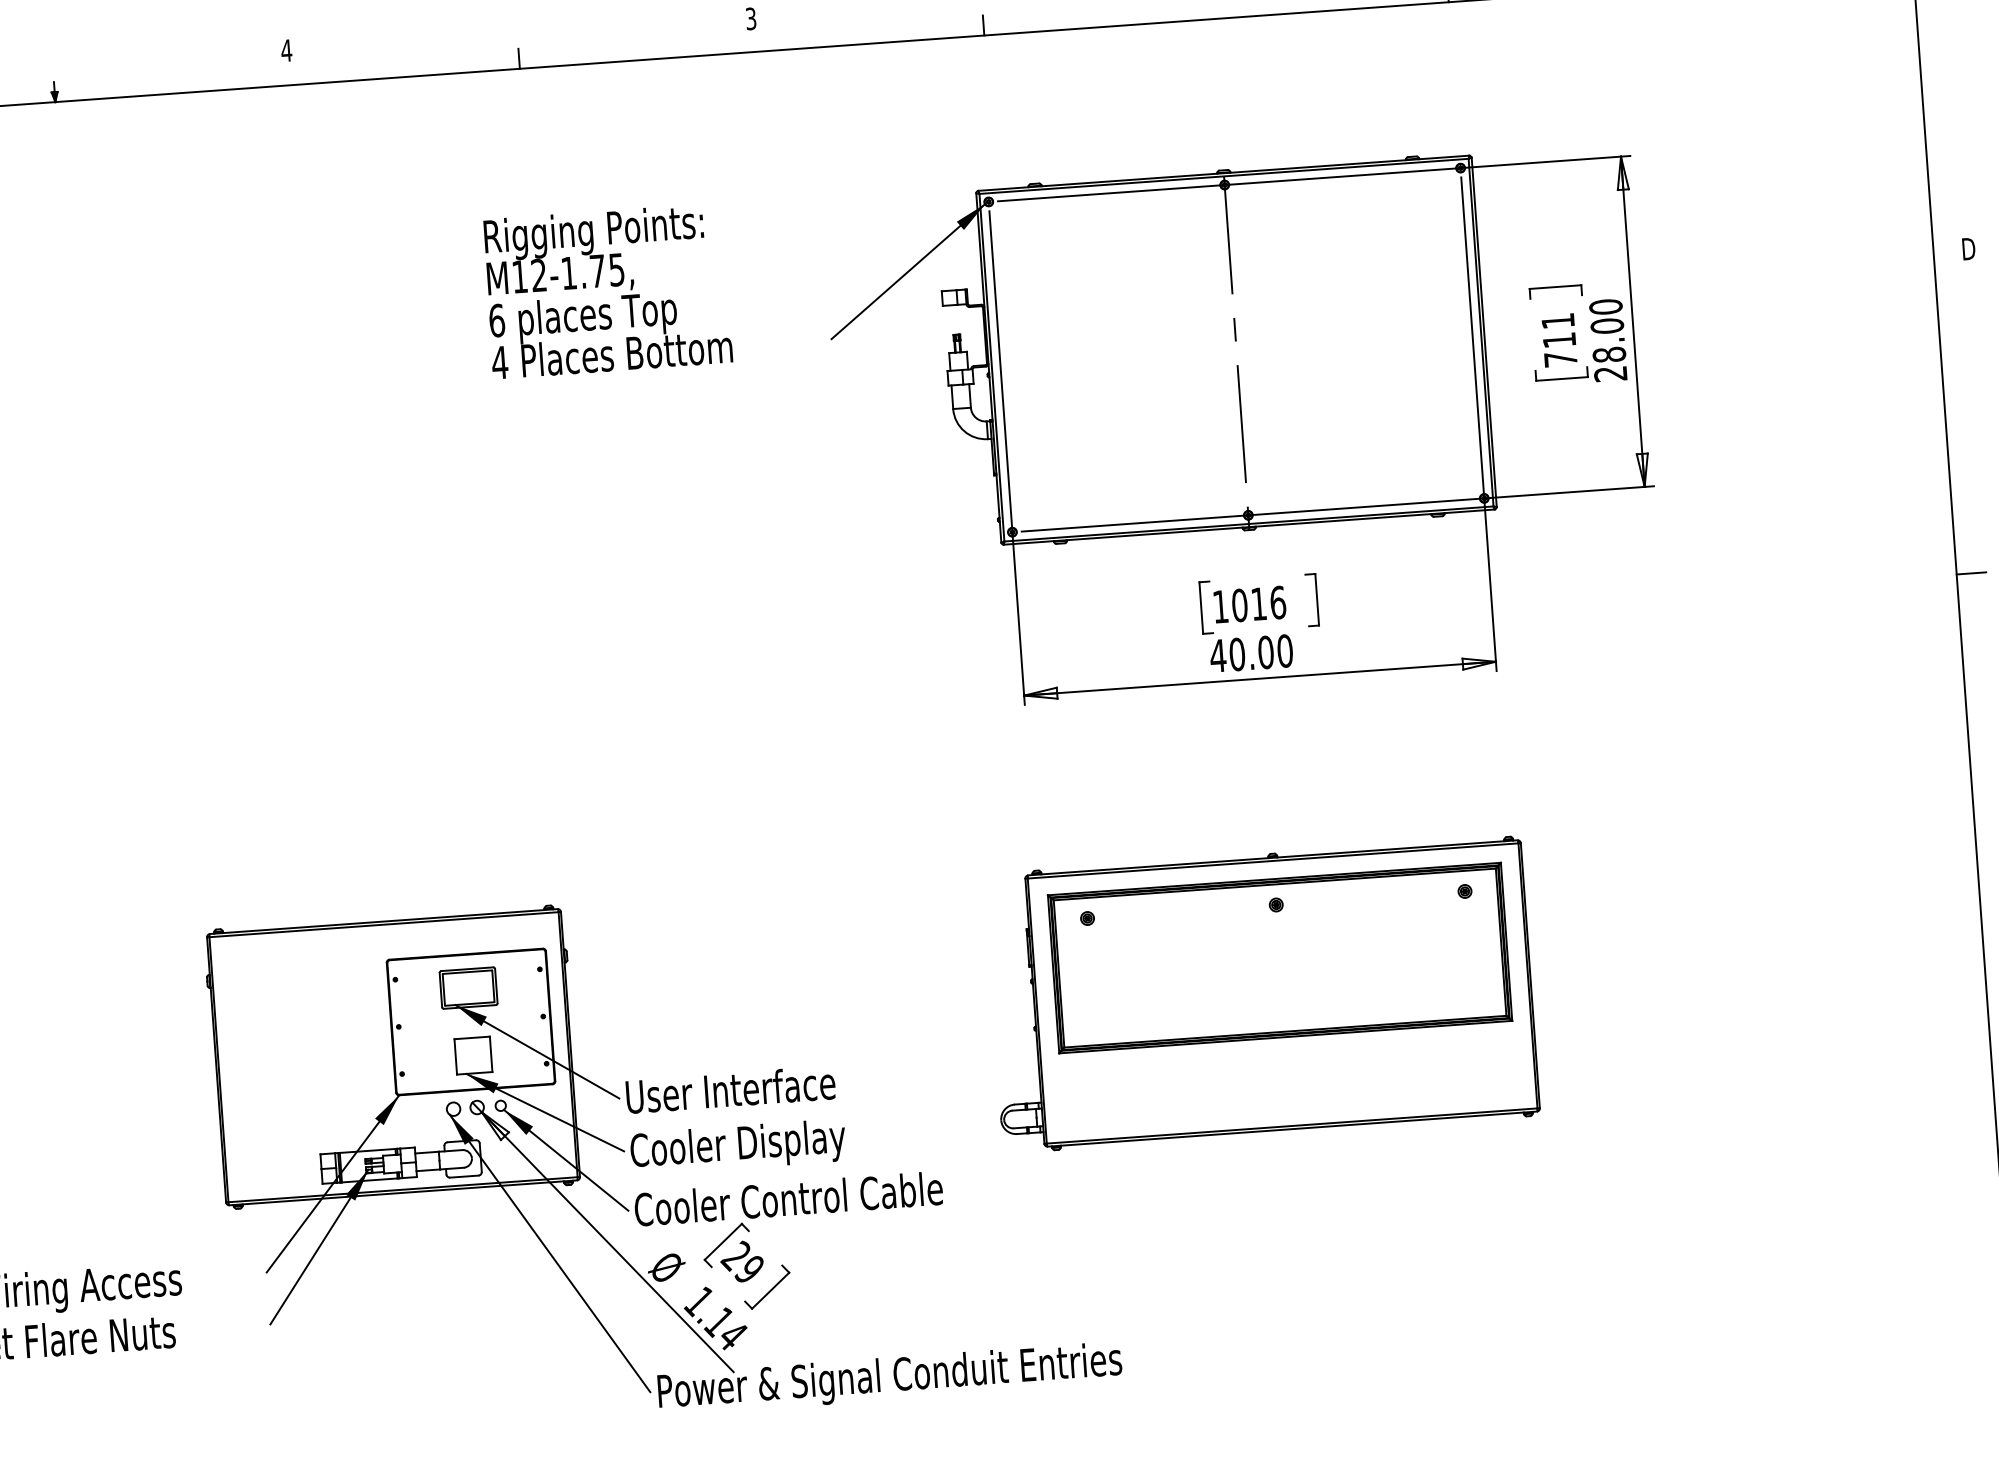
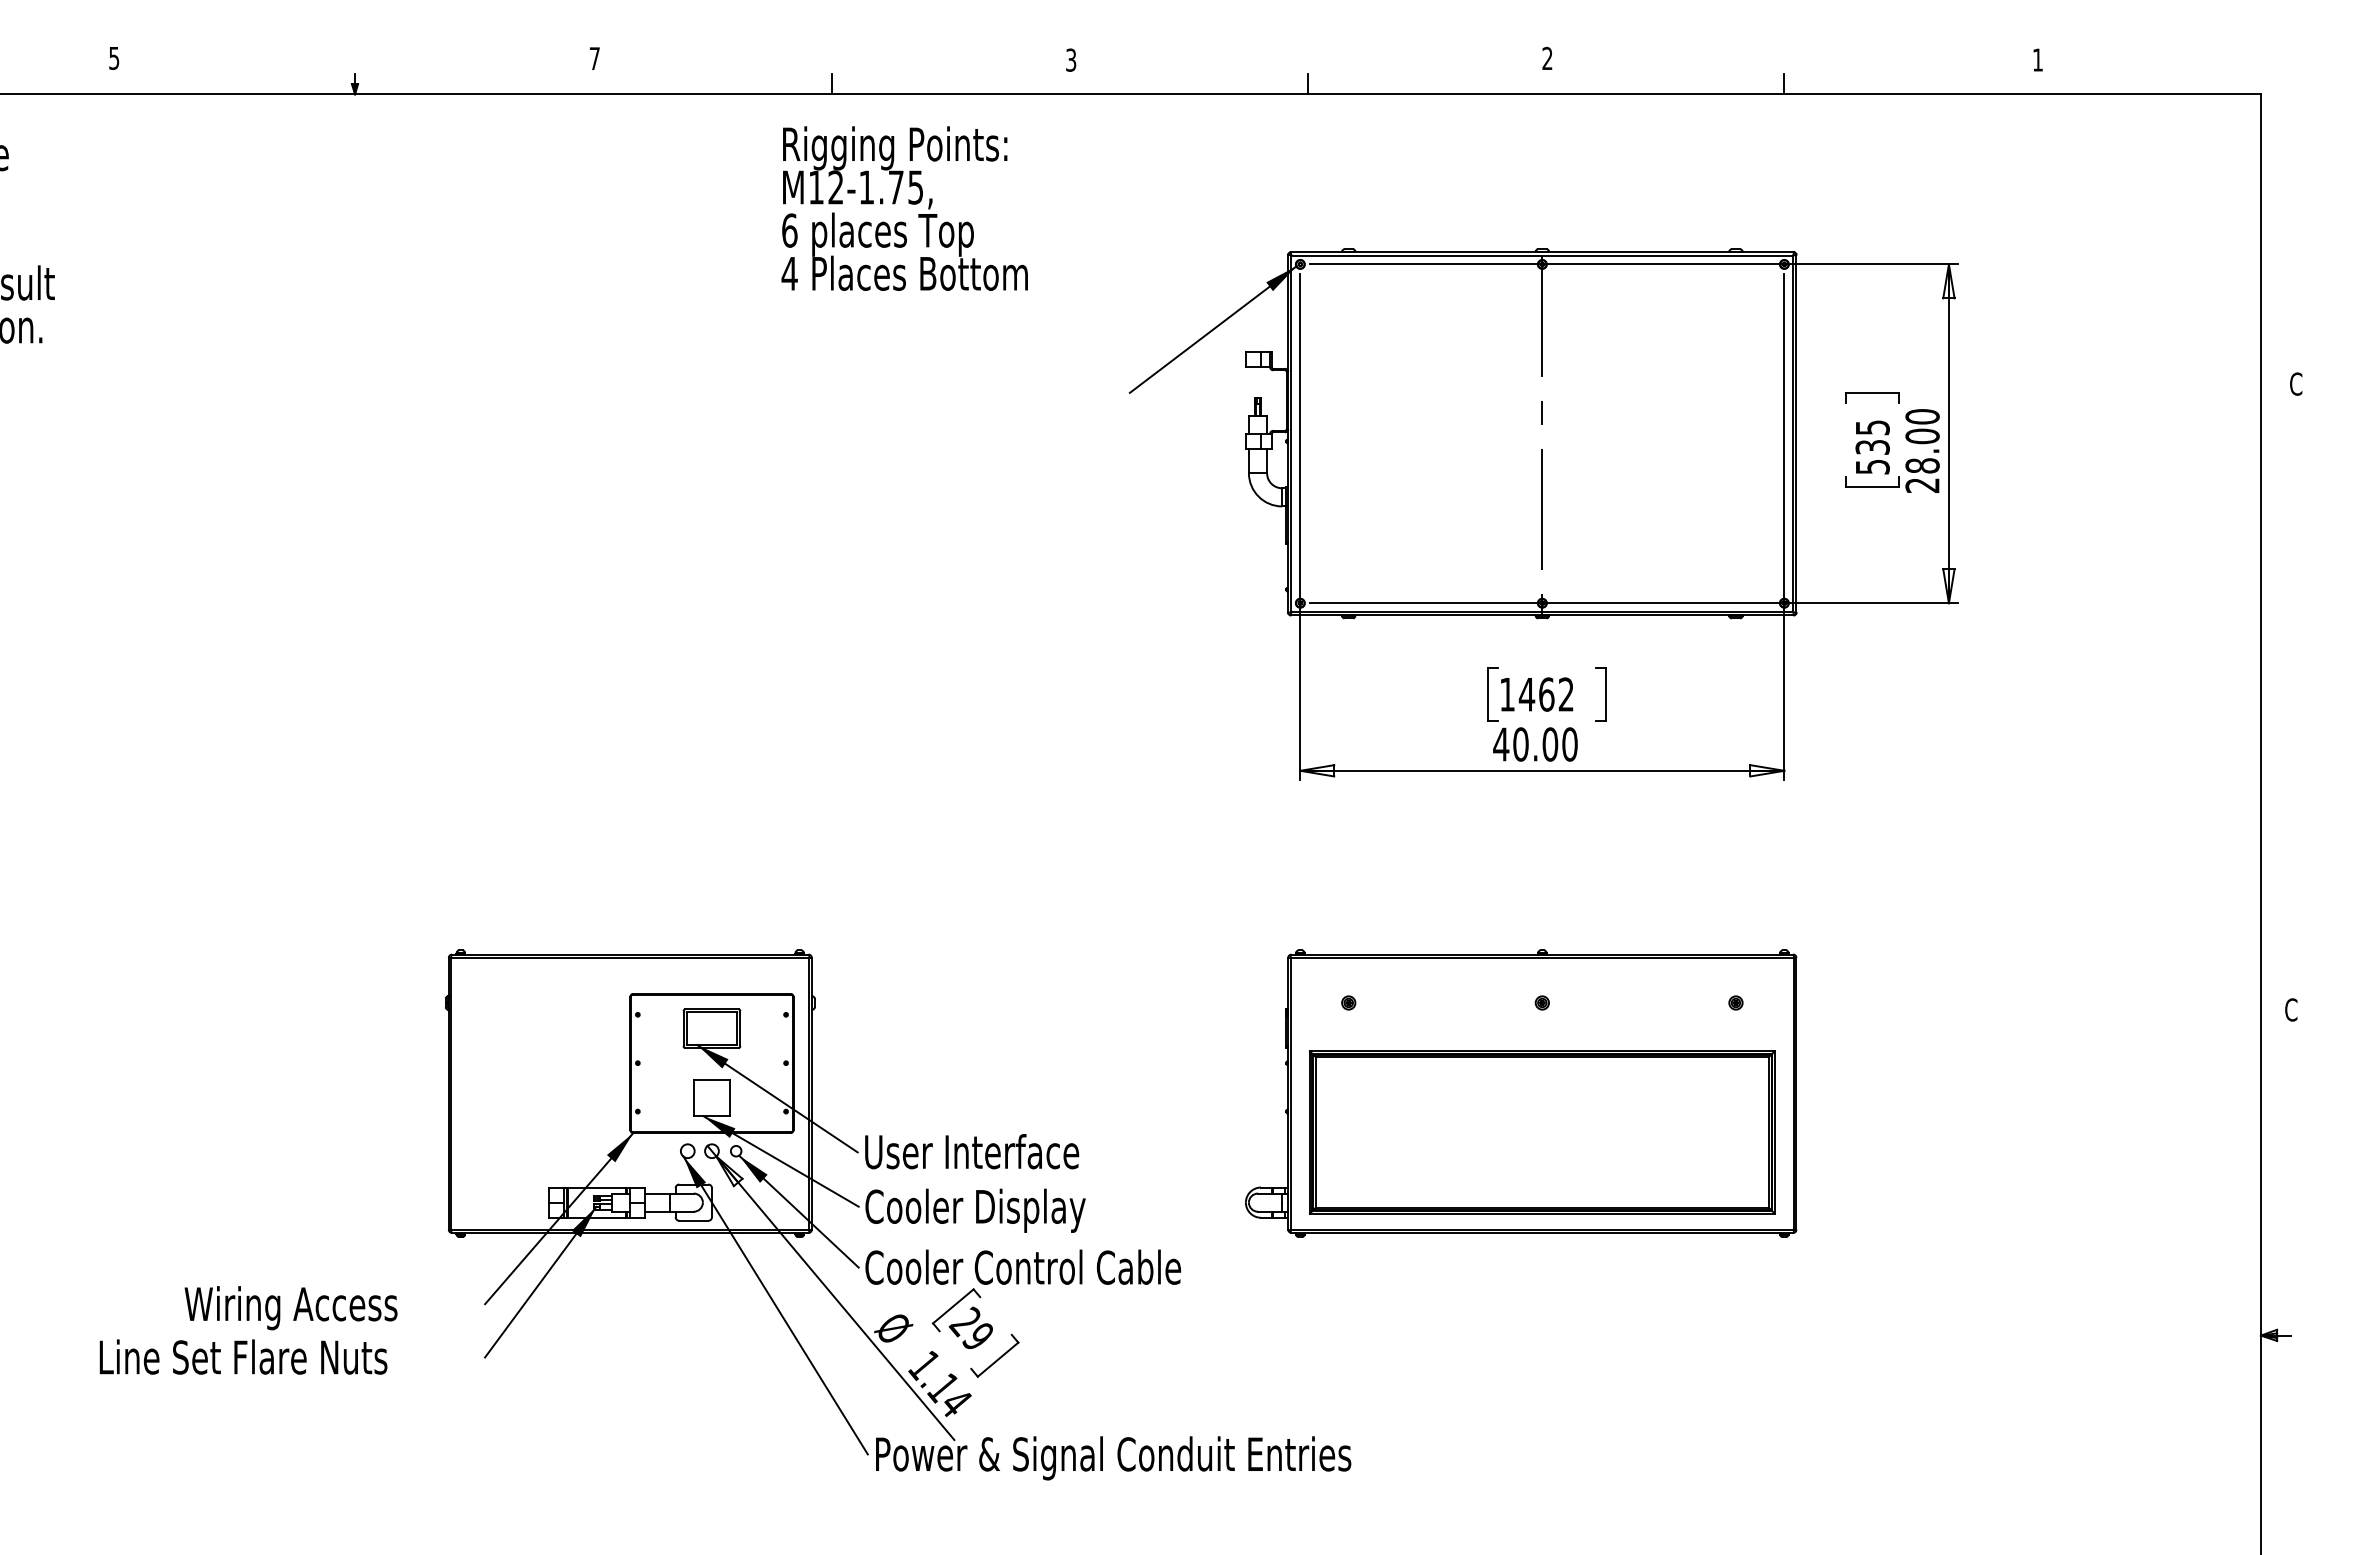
text: (286, 50) -> (594, 58), 4 -> 7
text: (1968, 248) -> (2296, 383), D -> C
text: (607, 291) -> (904, 208), moved
text: (1559, 340) -> (1872, 447), 711 -> 535
line: (1970, 573) -> (2275, 715), removed
text: (1258, 603) -> (1546, 694), 1016 -> 1462
part: (1280, 958) -> (1542, 1132), moved

